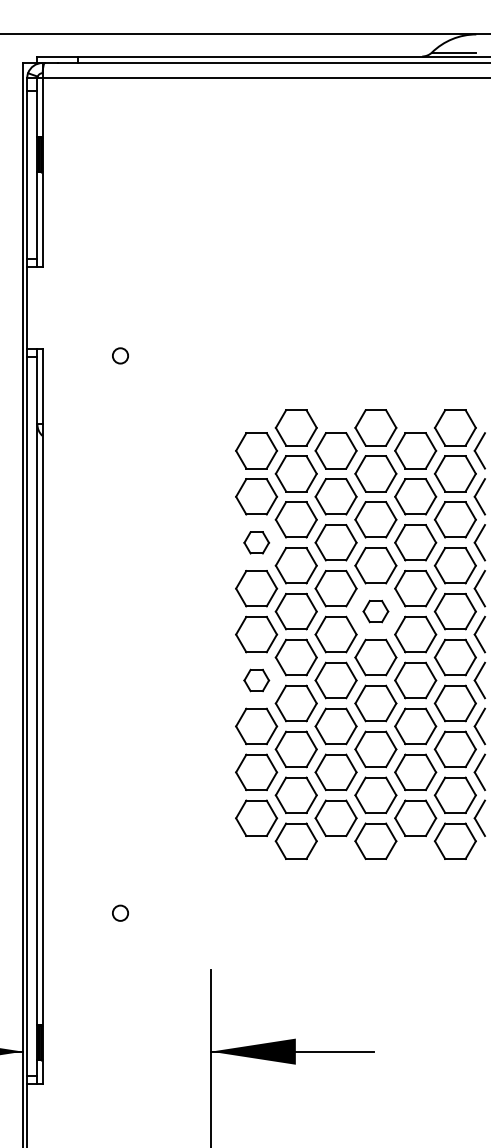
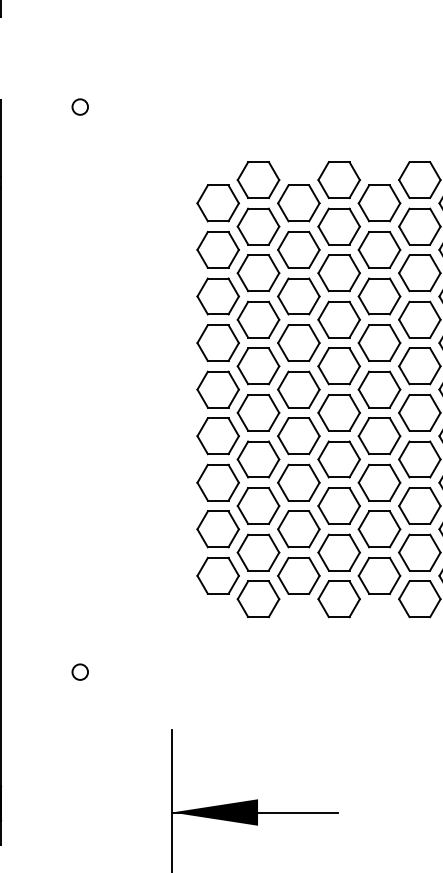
part: (256, 542) -> (218, 296), size x1.67
part: (375, 611) -> (338, 366), size x1.67
part: (256, 680) -> (218, 436), size x1.67

